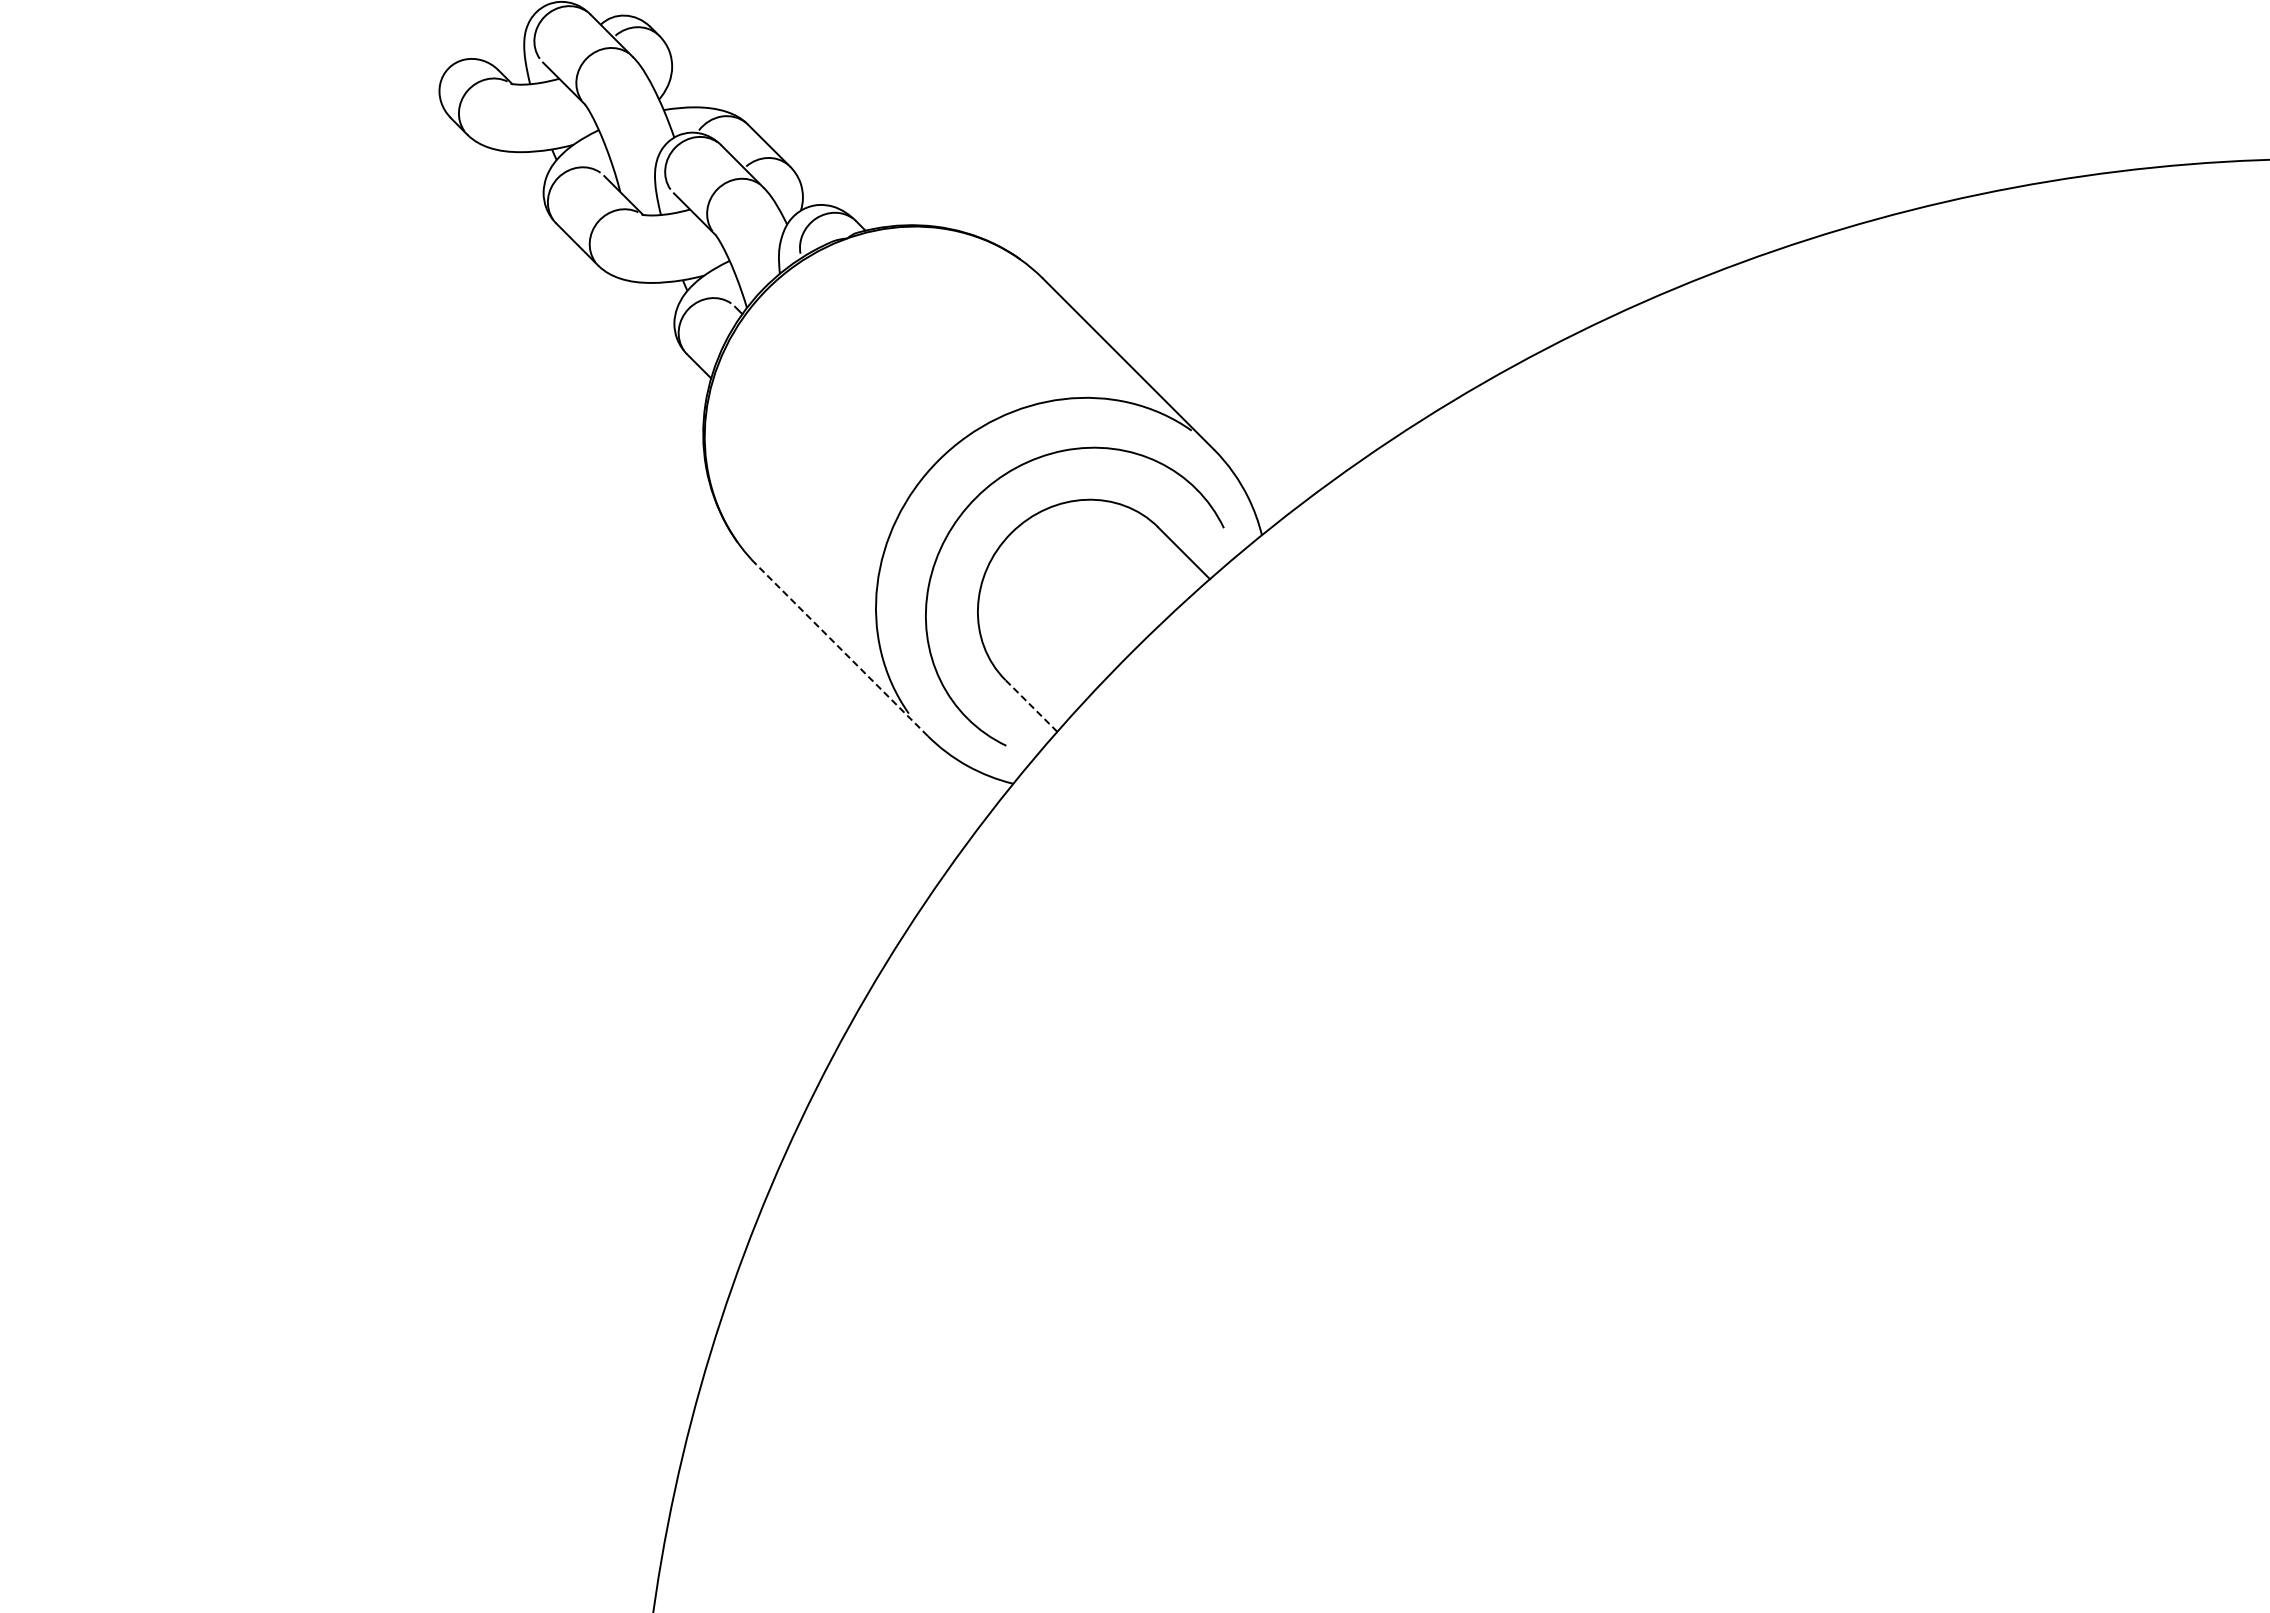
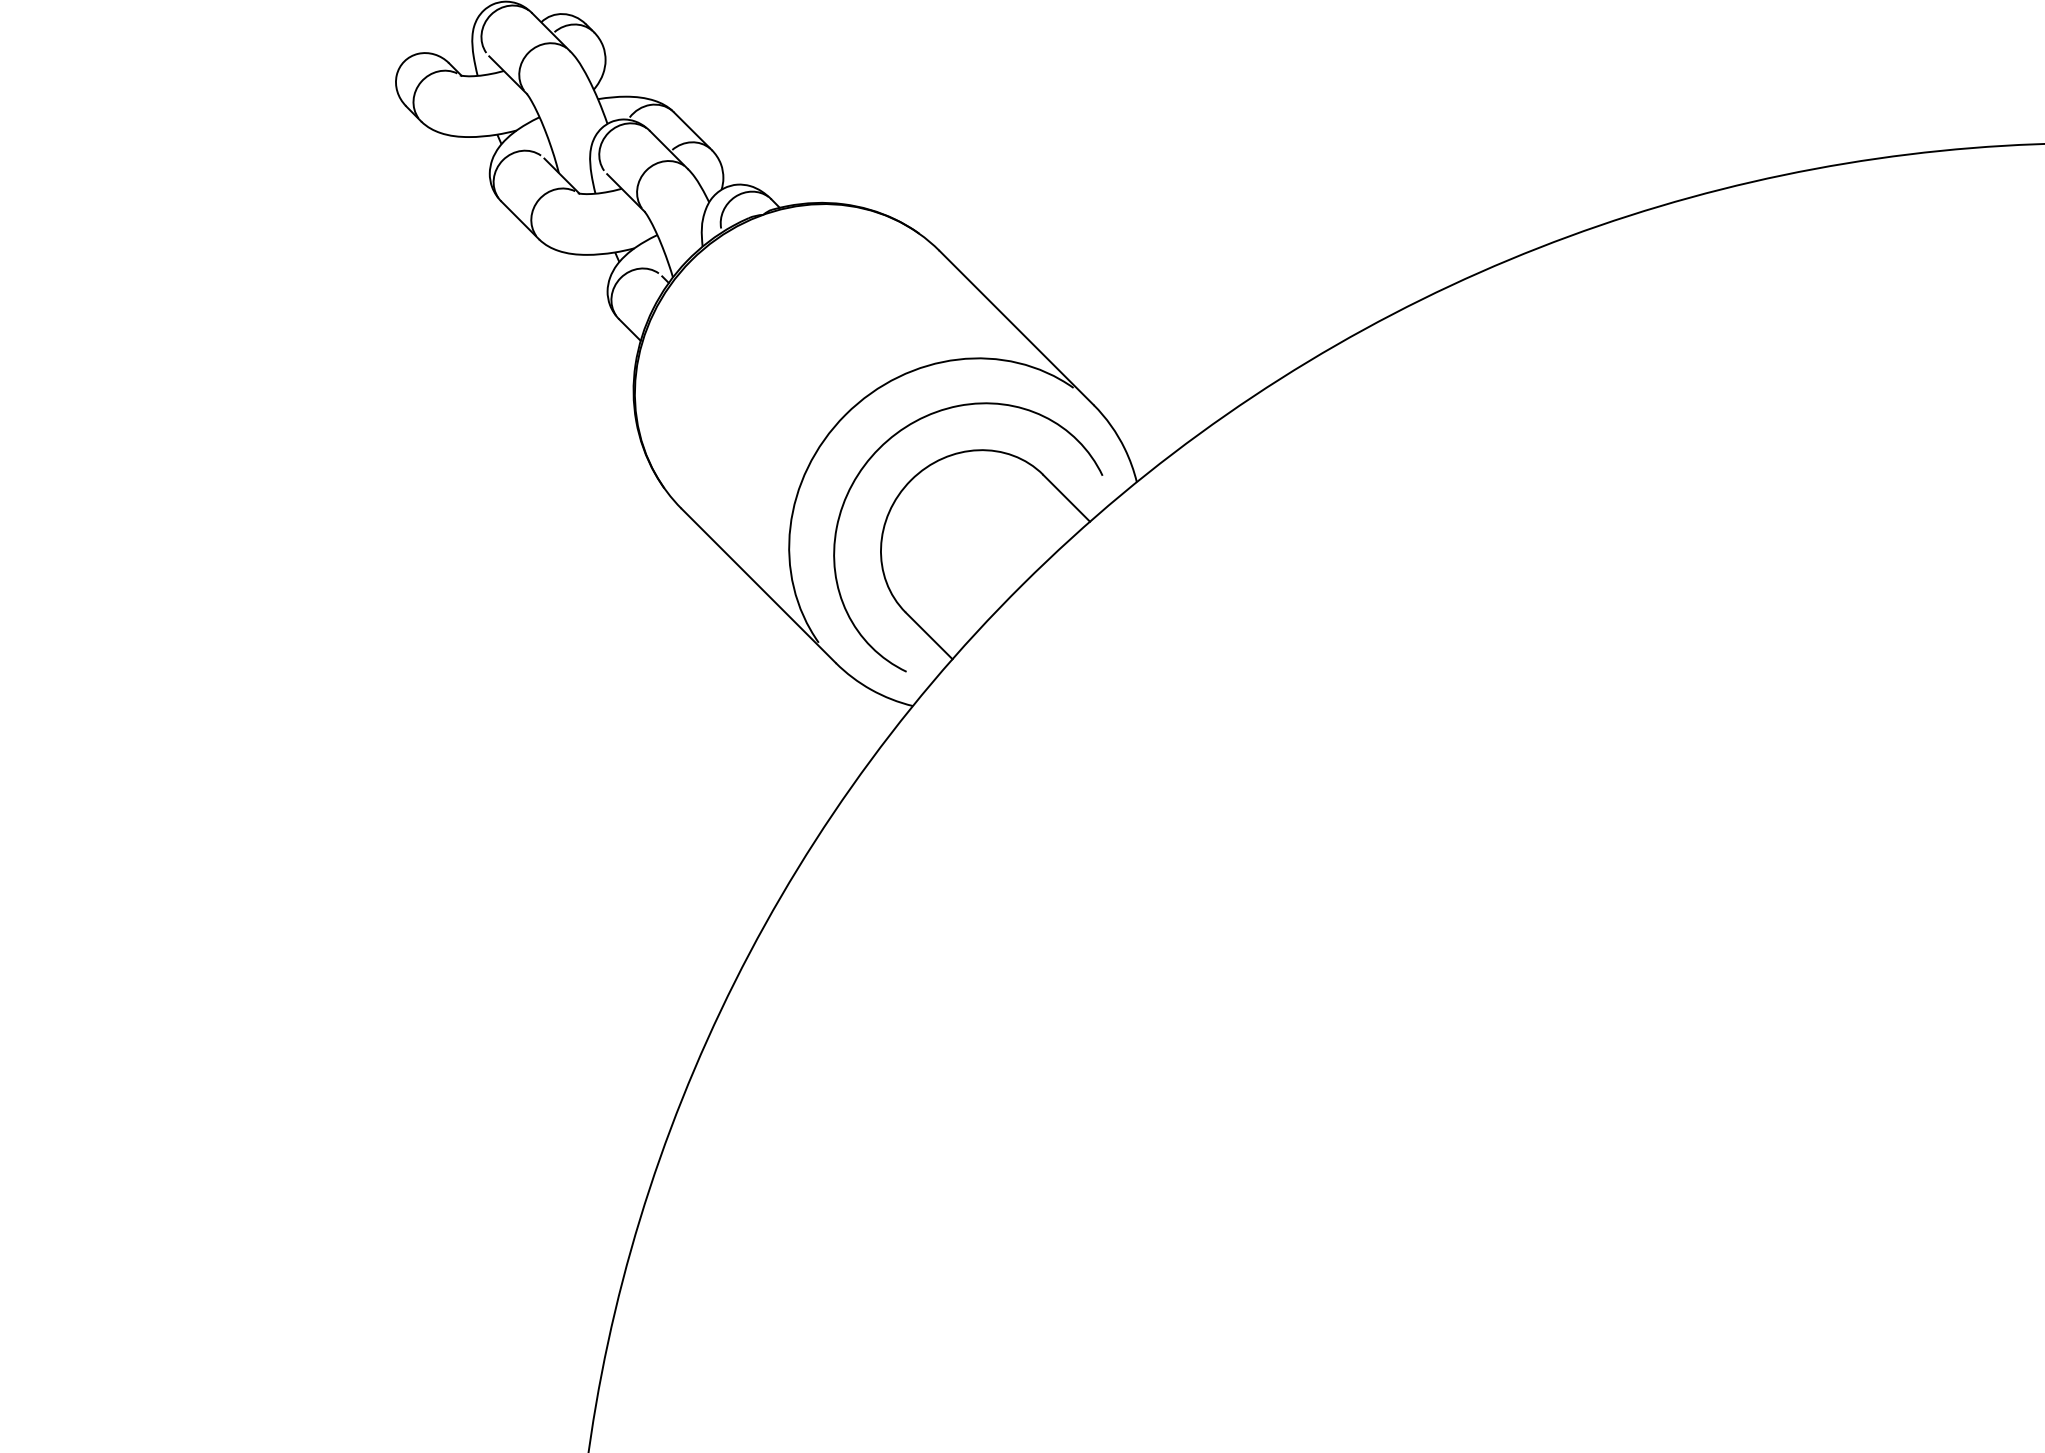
line: (841, 650) -> (758, 585), dashed -> solid
line: (1031, 705) -> (929, 635), dashed -> solid

